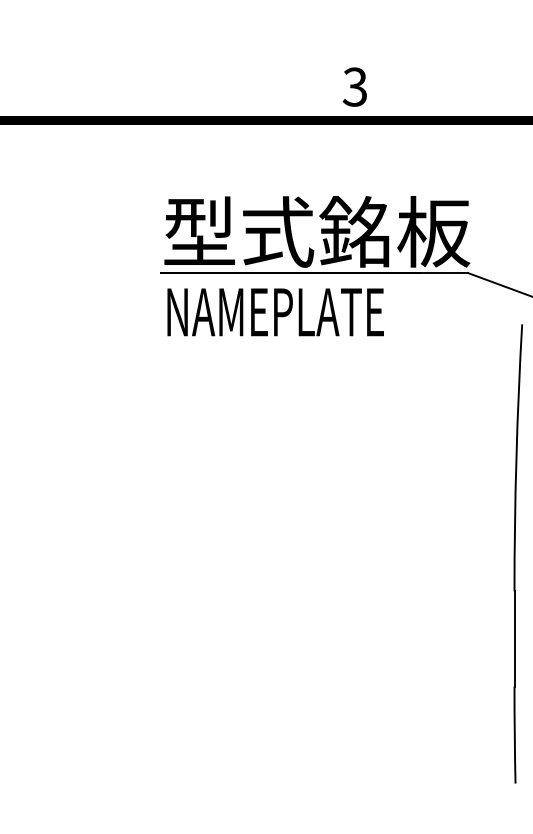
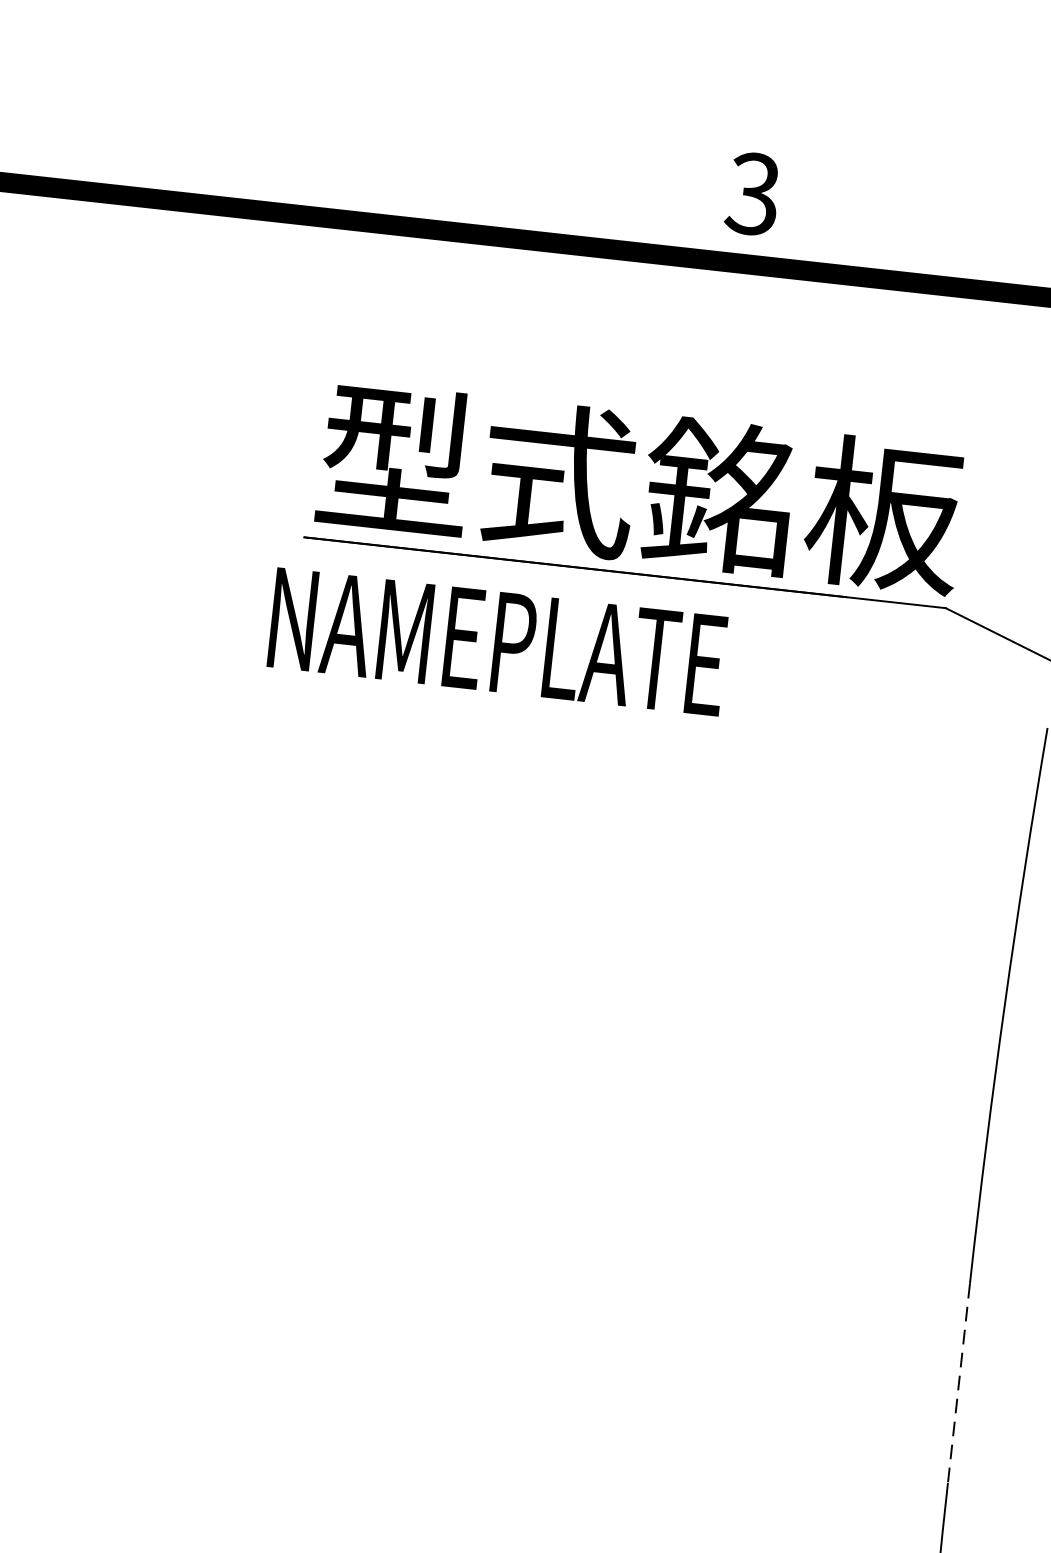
text: (275, 312) -> (497, 642), moved
line: (514, 639) -> (958, 1384), solid -> dashed

